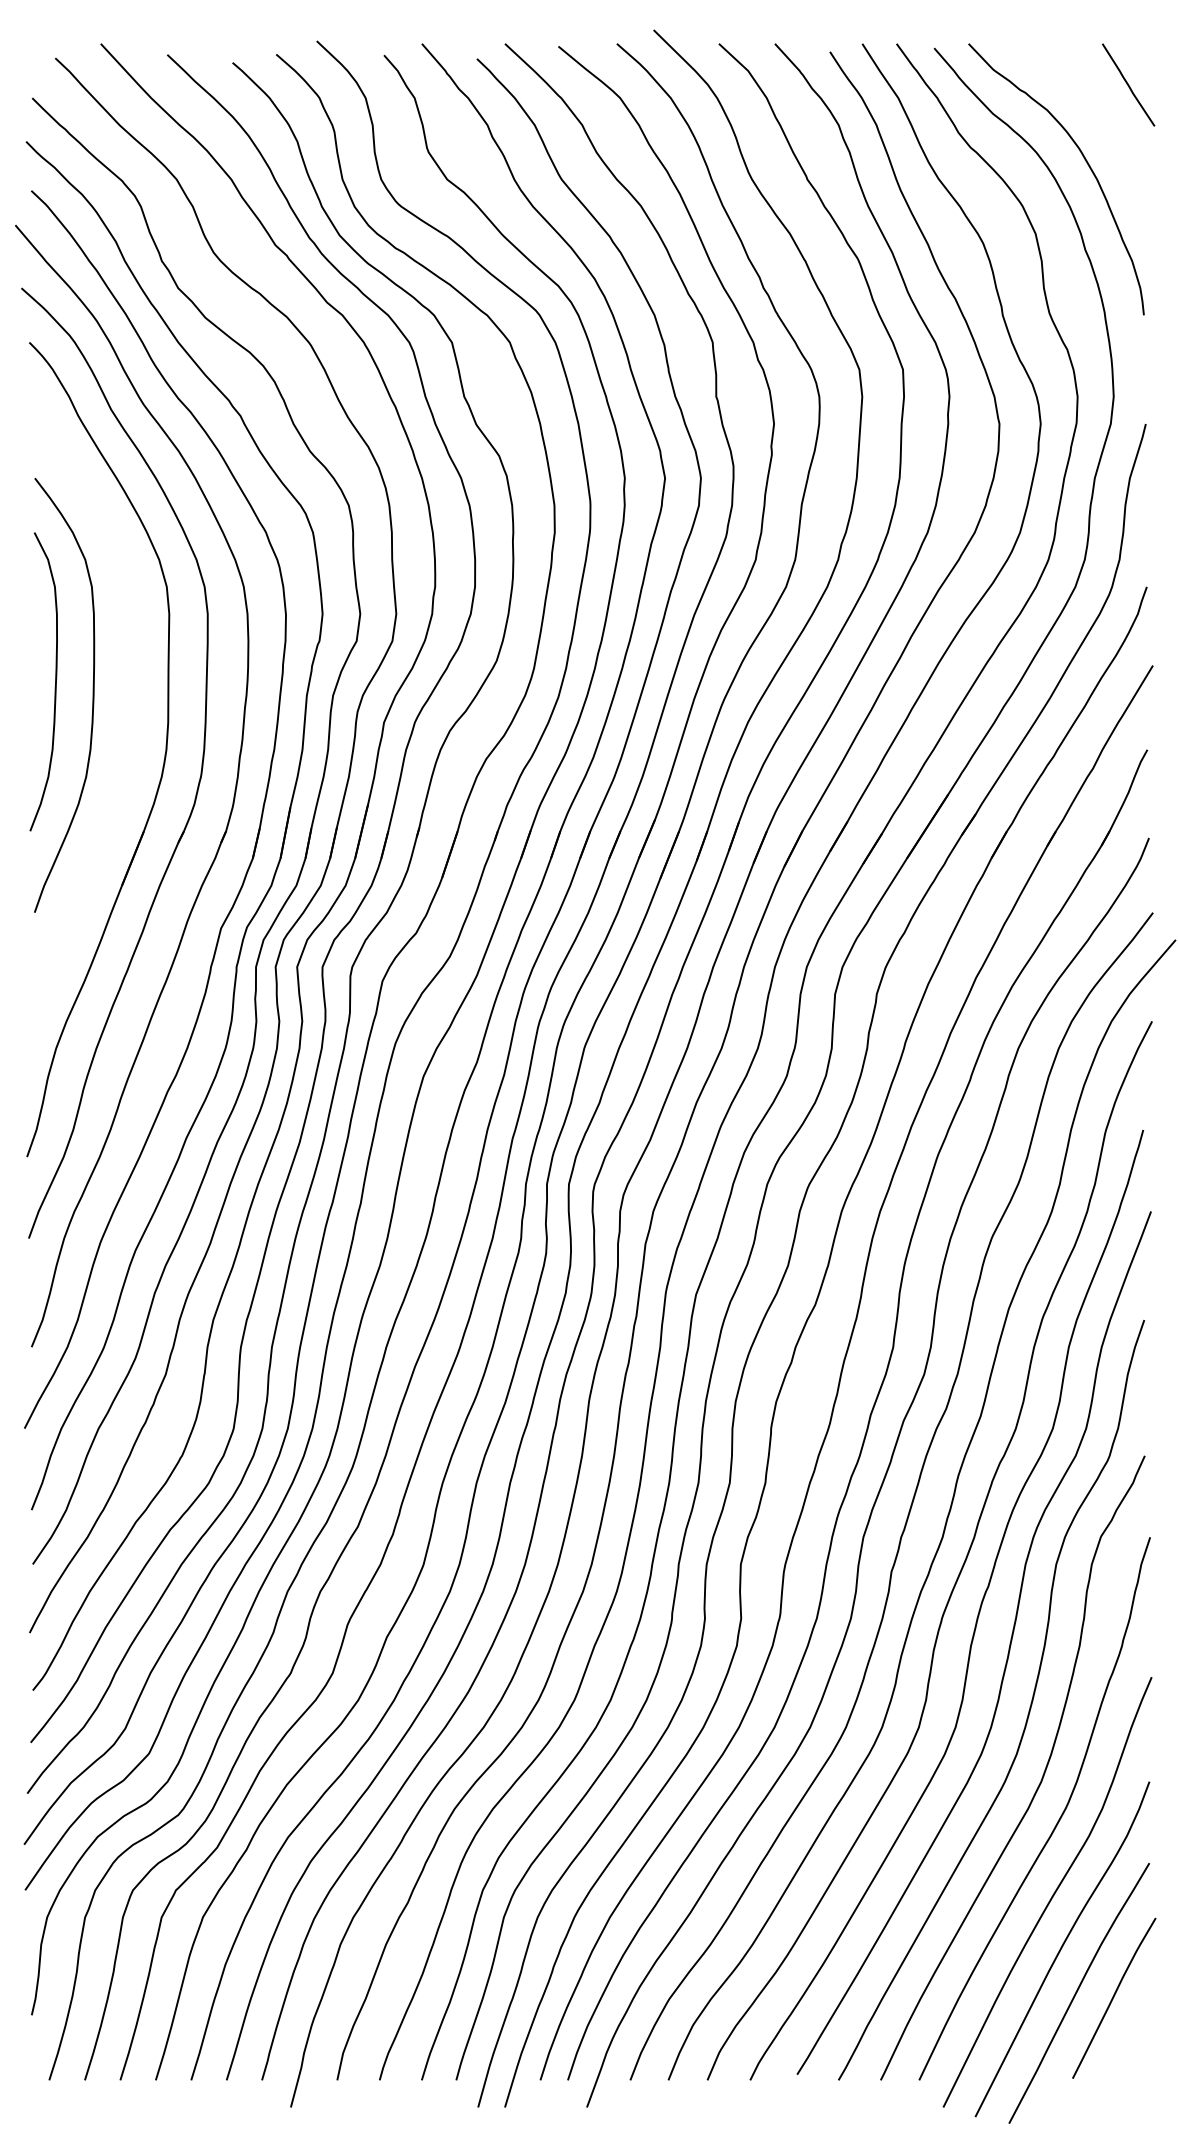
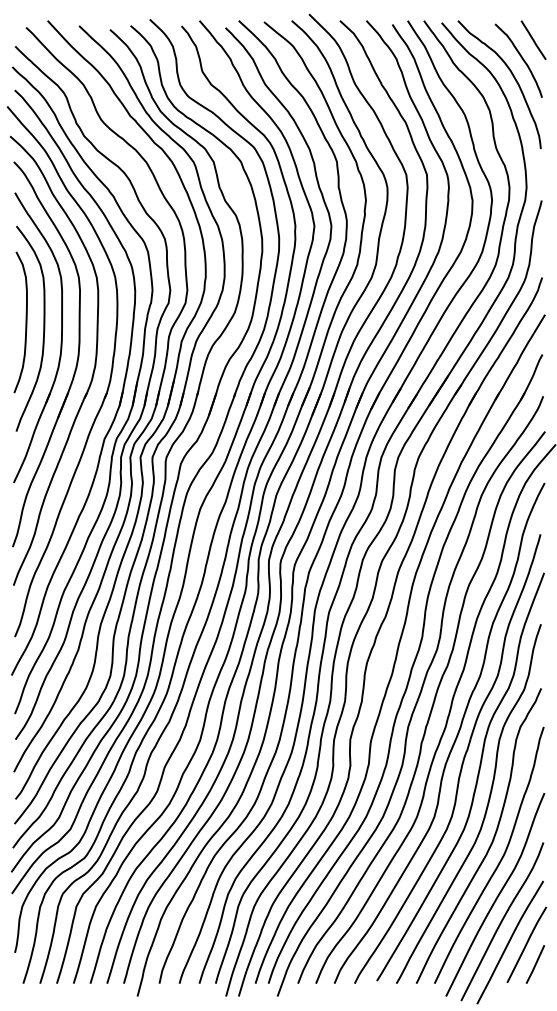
curve: (1100, 121) -> (520, 57), added
part: (127, 722) -> (60, 341), added
line: (1132, 2039) -> (535, 964), added

